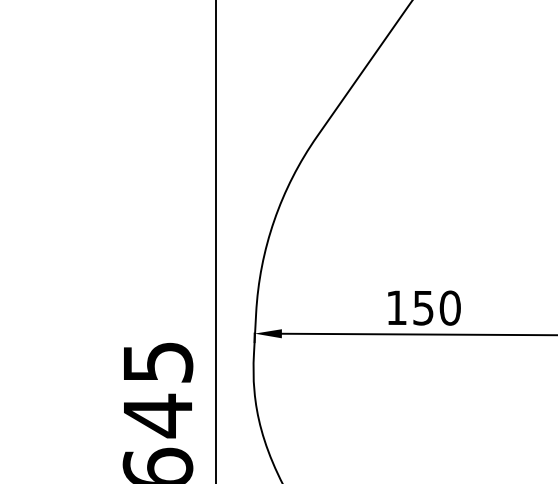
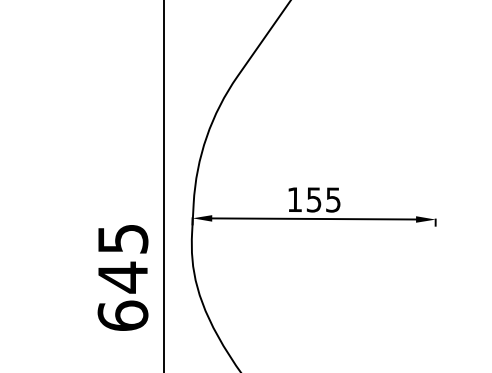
text: (450, 307) -> (333, 199), 150 -> 155

